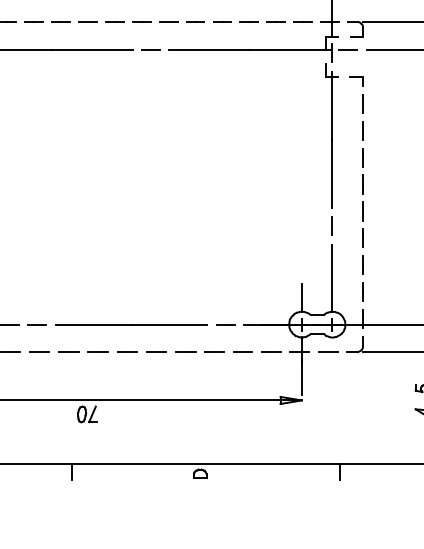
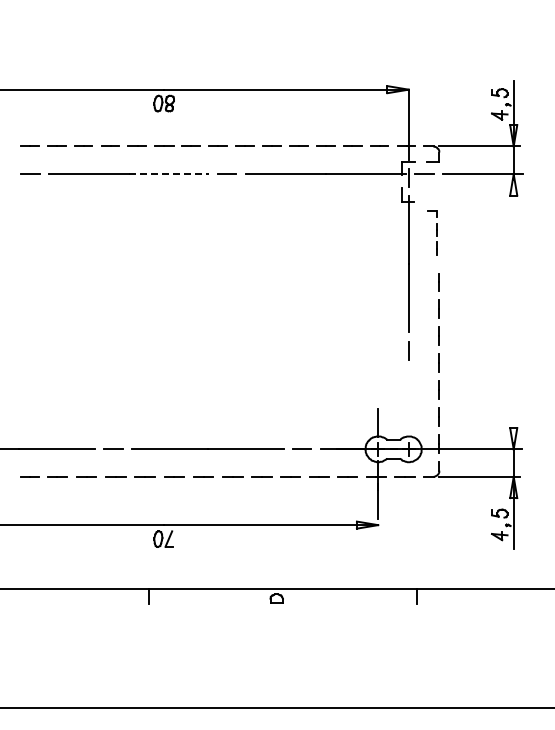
line: (93, 49) -> (169, 174), solid -> dashed
part: (356, 107) -> (432, 232), size x0.7
line: (332, 277) -> (408, 402), removed

